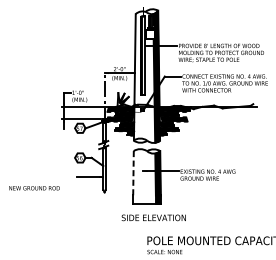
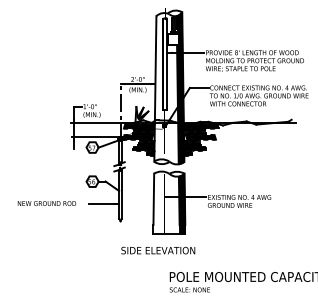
line: (133, 173) -> (153, 199), dashed -> solid
text: (34, 188) -> (46, 203), moved
text: (154, 217) -> (158, 250), moved

